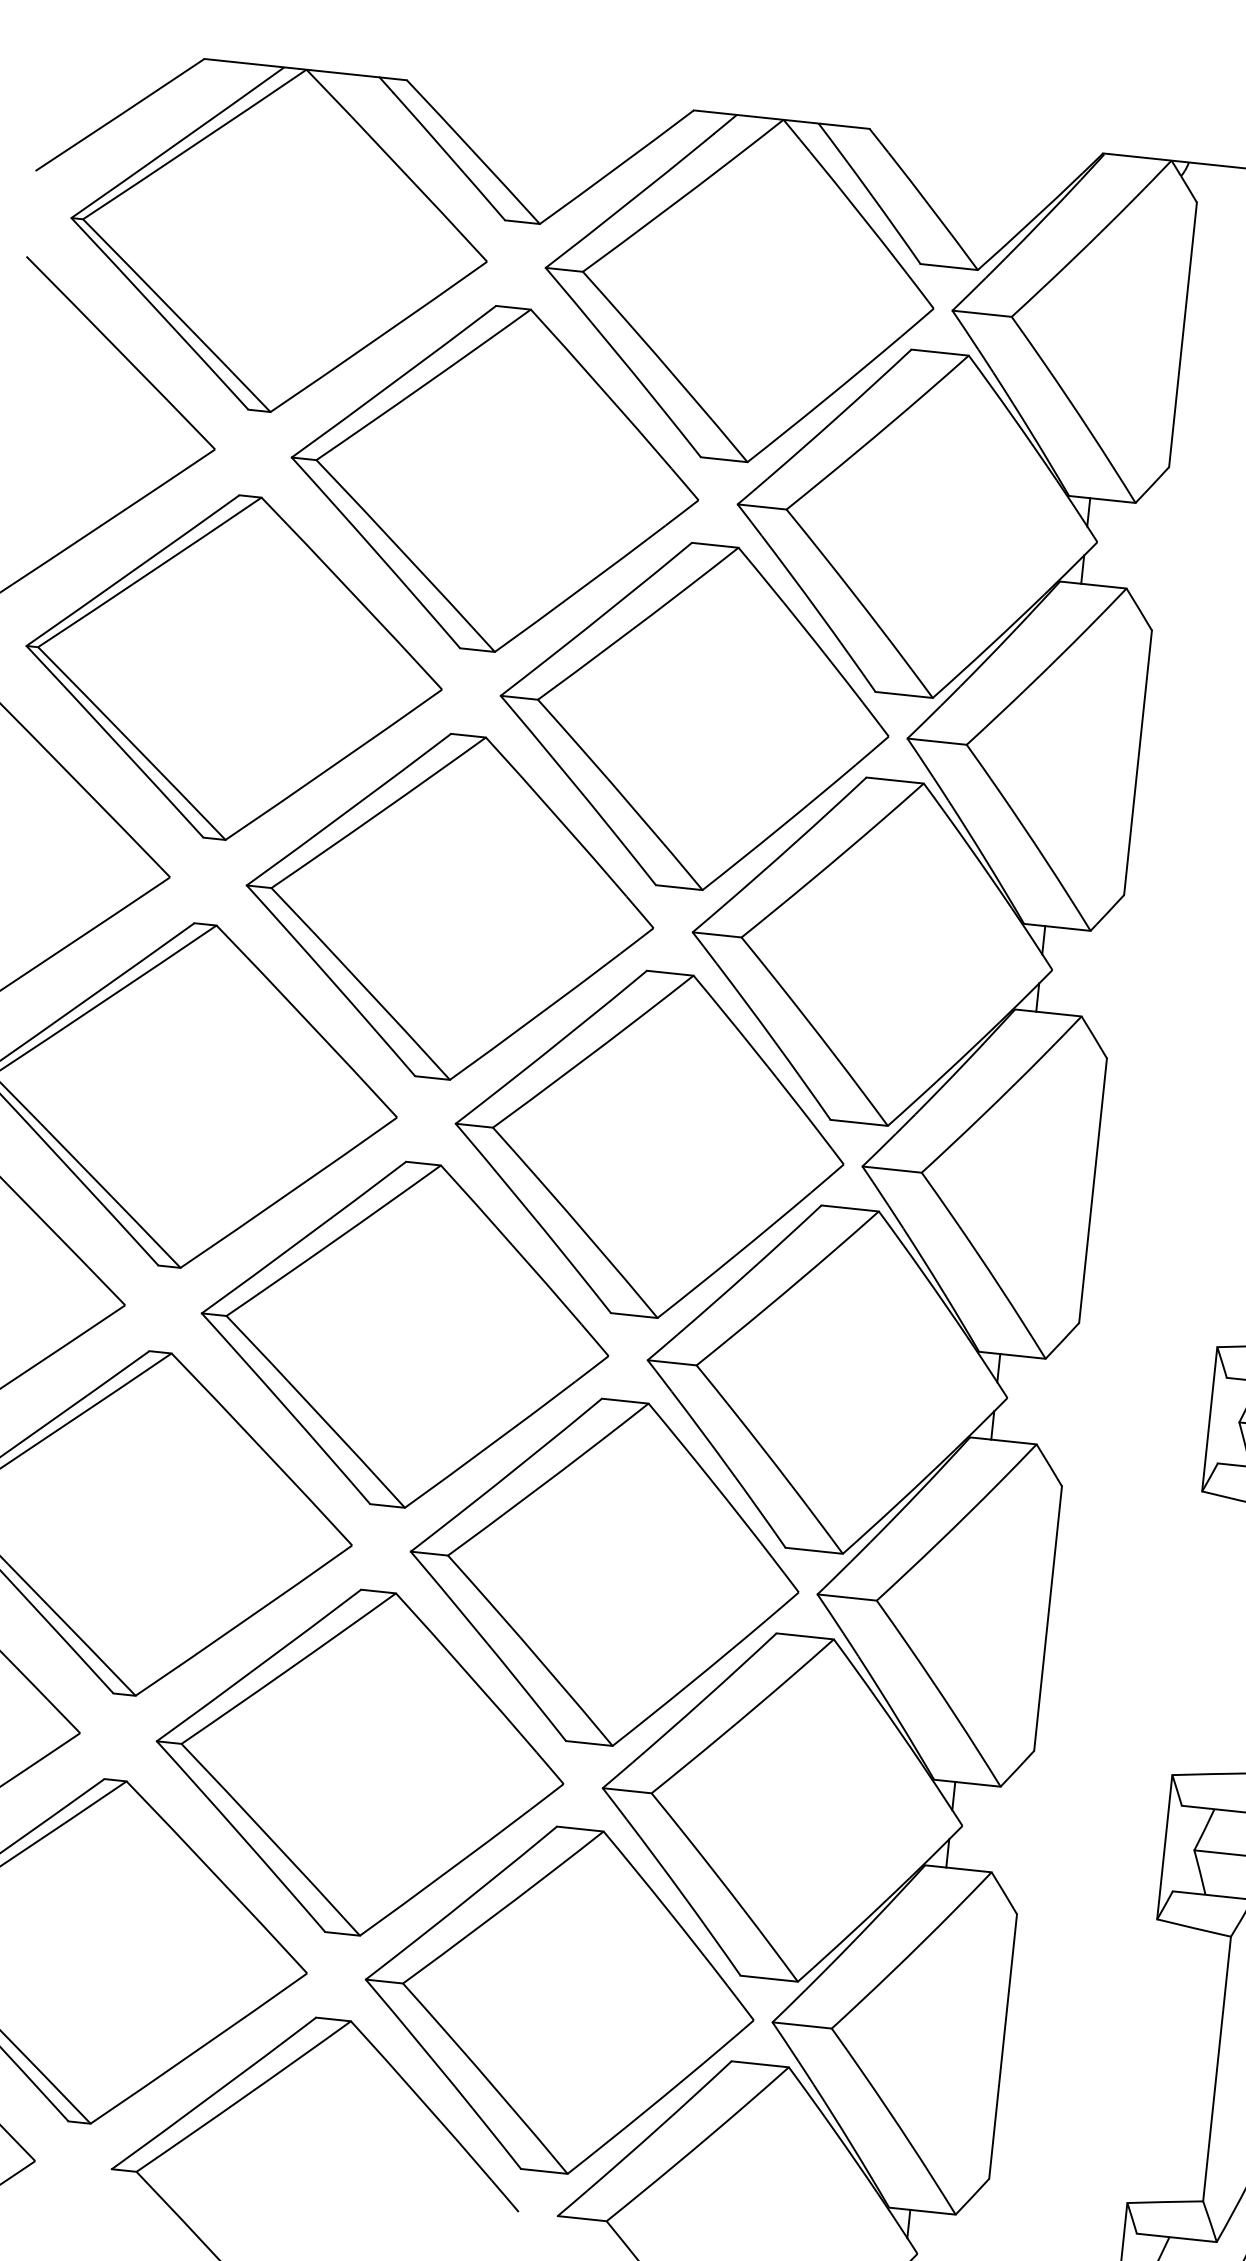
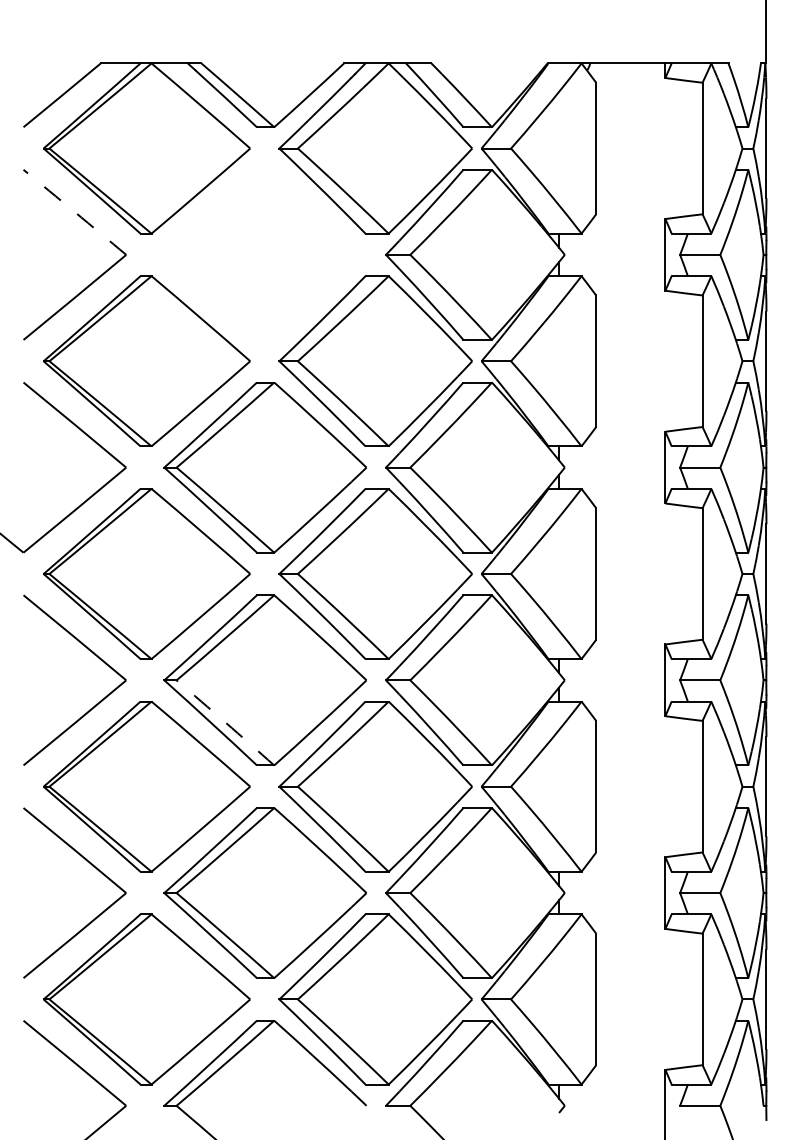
arc: (122, 353) -> (75, 212), solid -> dashed
part: (493, 477) -> (264, 254), removed
arc: (315, 1411) -> (225, 722), solid -> dashed

